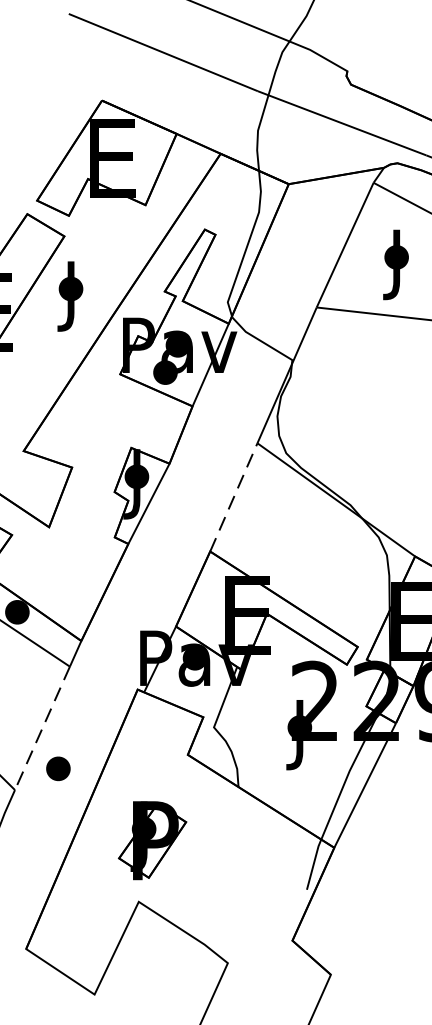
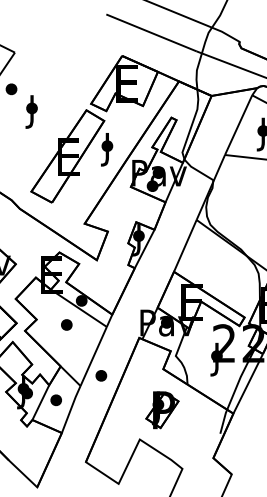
line: (234, 496) -> (185, 245), dashed -> solid
line: (42, 728) -> (93, 356), dashed -> solid
part: (152, 841) -> (162, 410), moved

